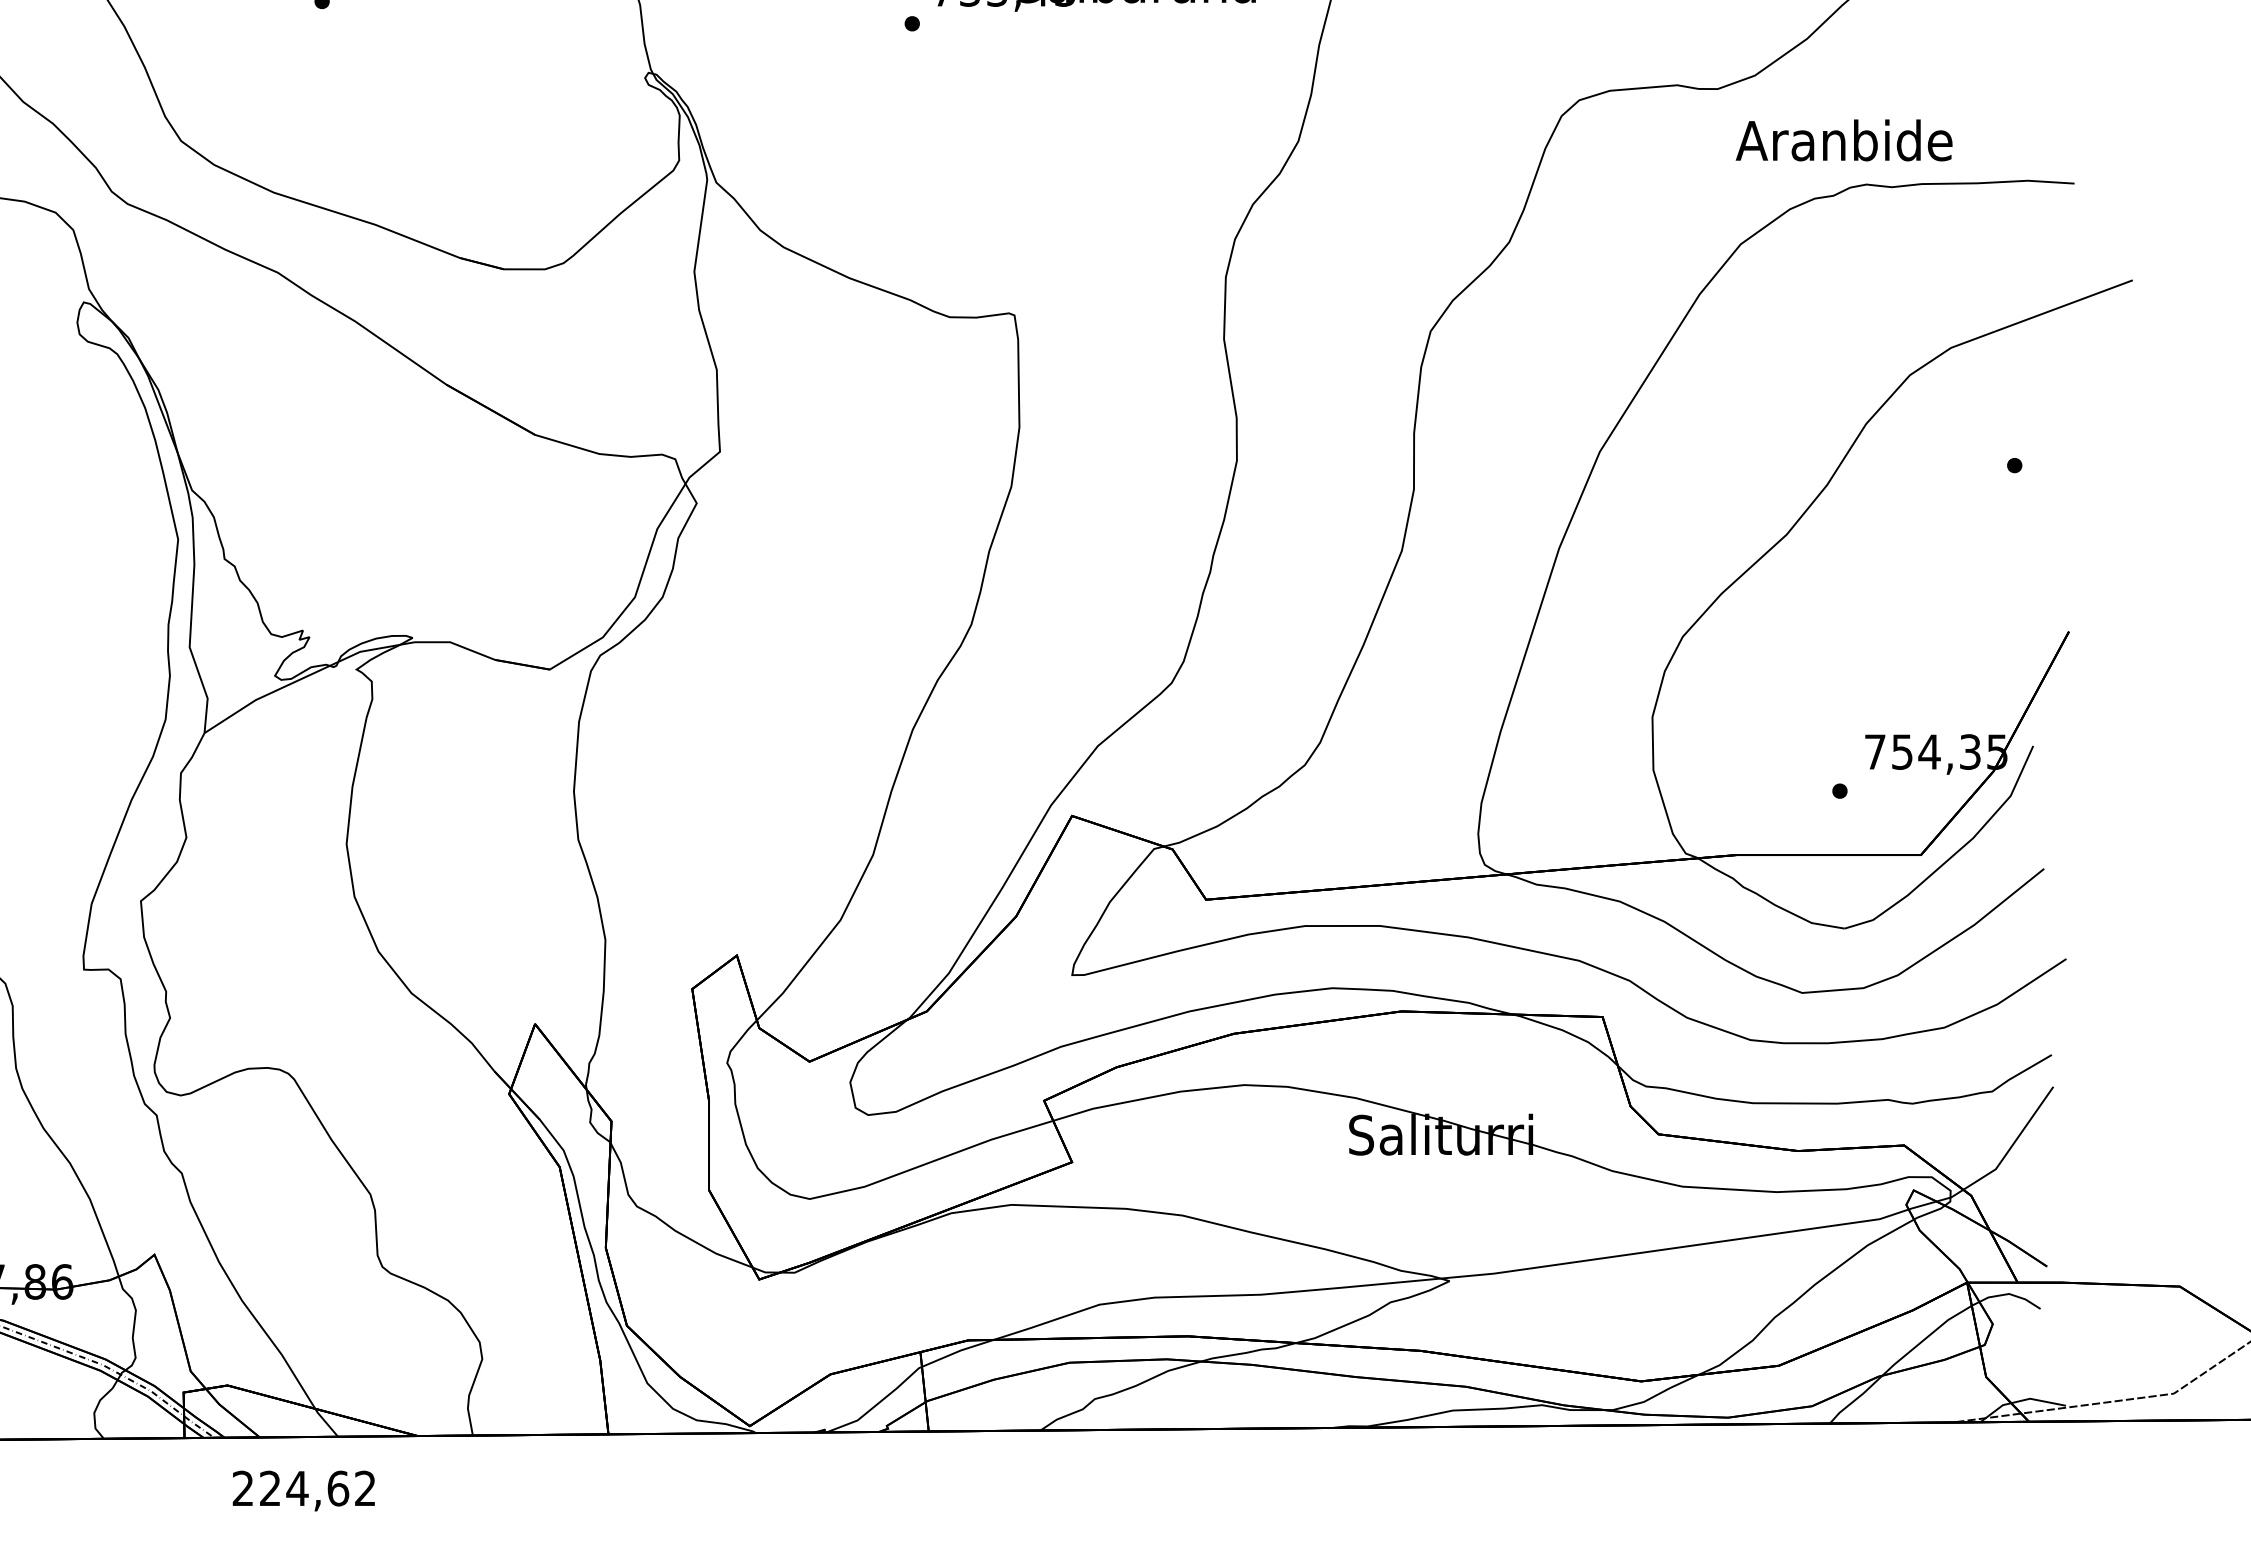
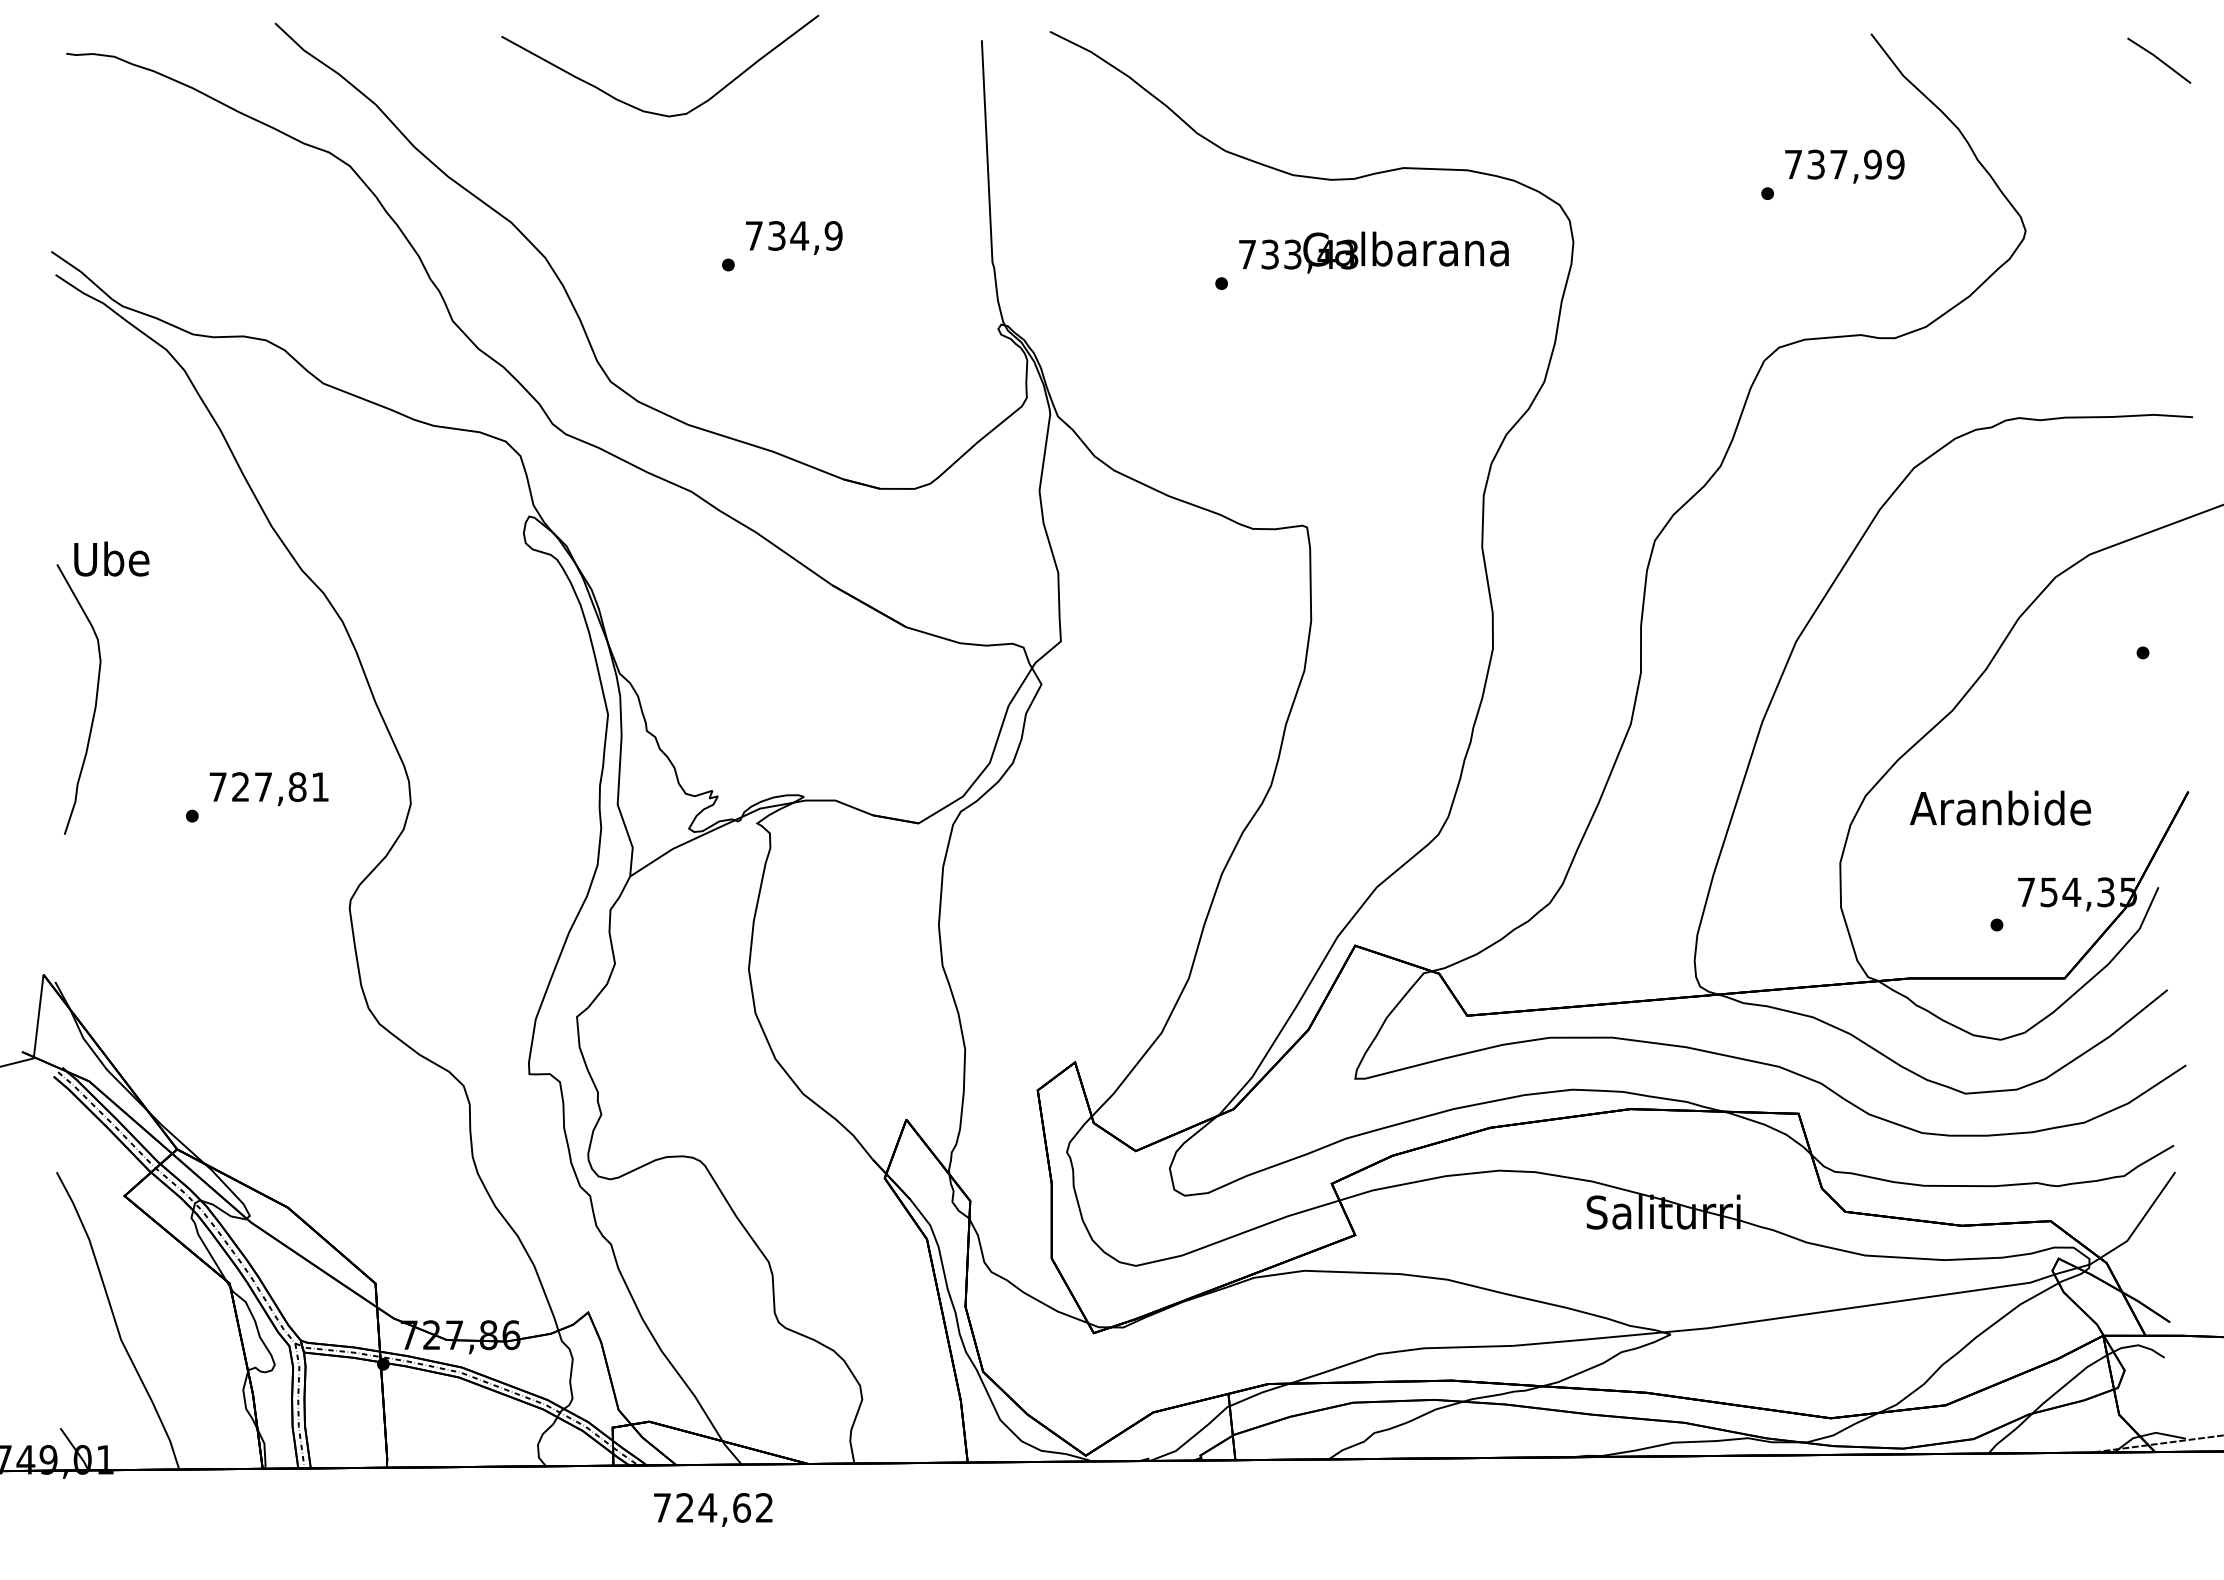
text: (1844, 139) -> (2000, 807), moved
text: (242, 1488) -> (661, 1507), 224,62 -> 724,62

